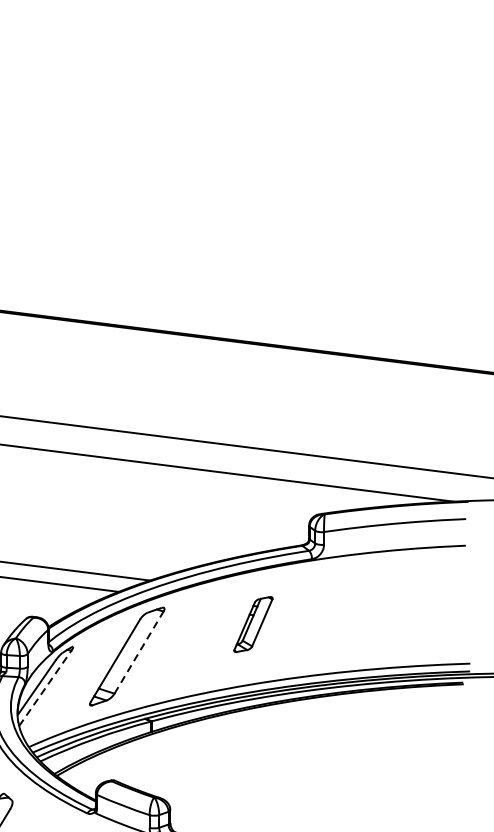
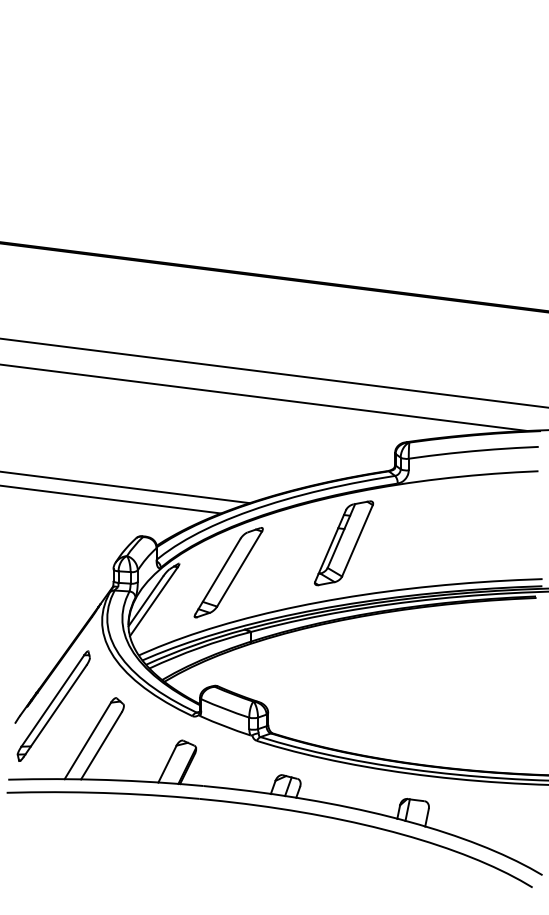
part: (253, 624) -> (344, 543), size x1.67
line: (138, 653) -> (239, 569), dashed -> solid
line: (44, 688) -> (153, 601), dashed -> solid

